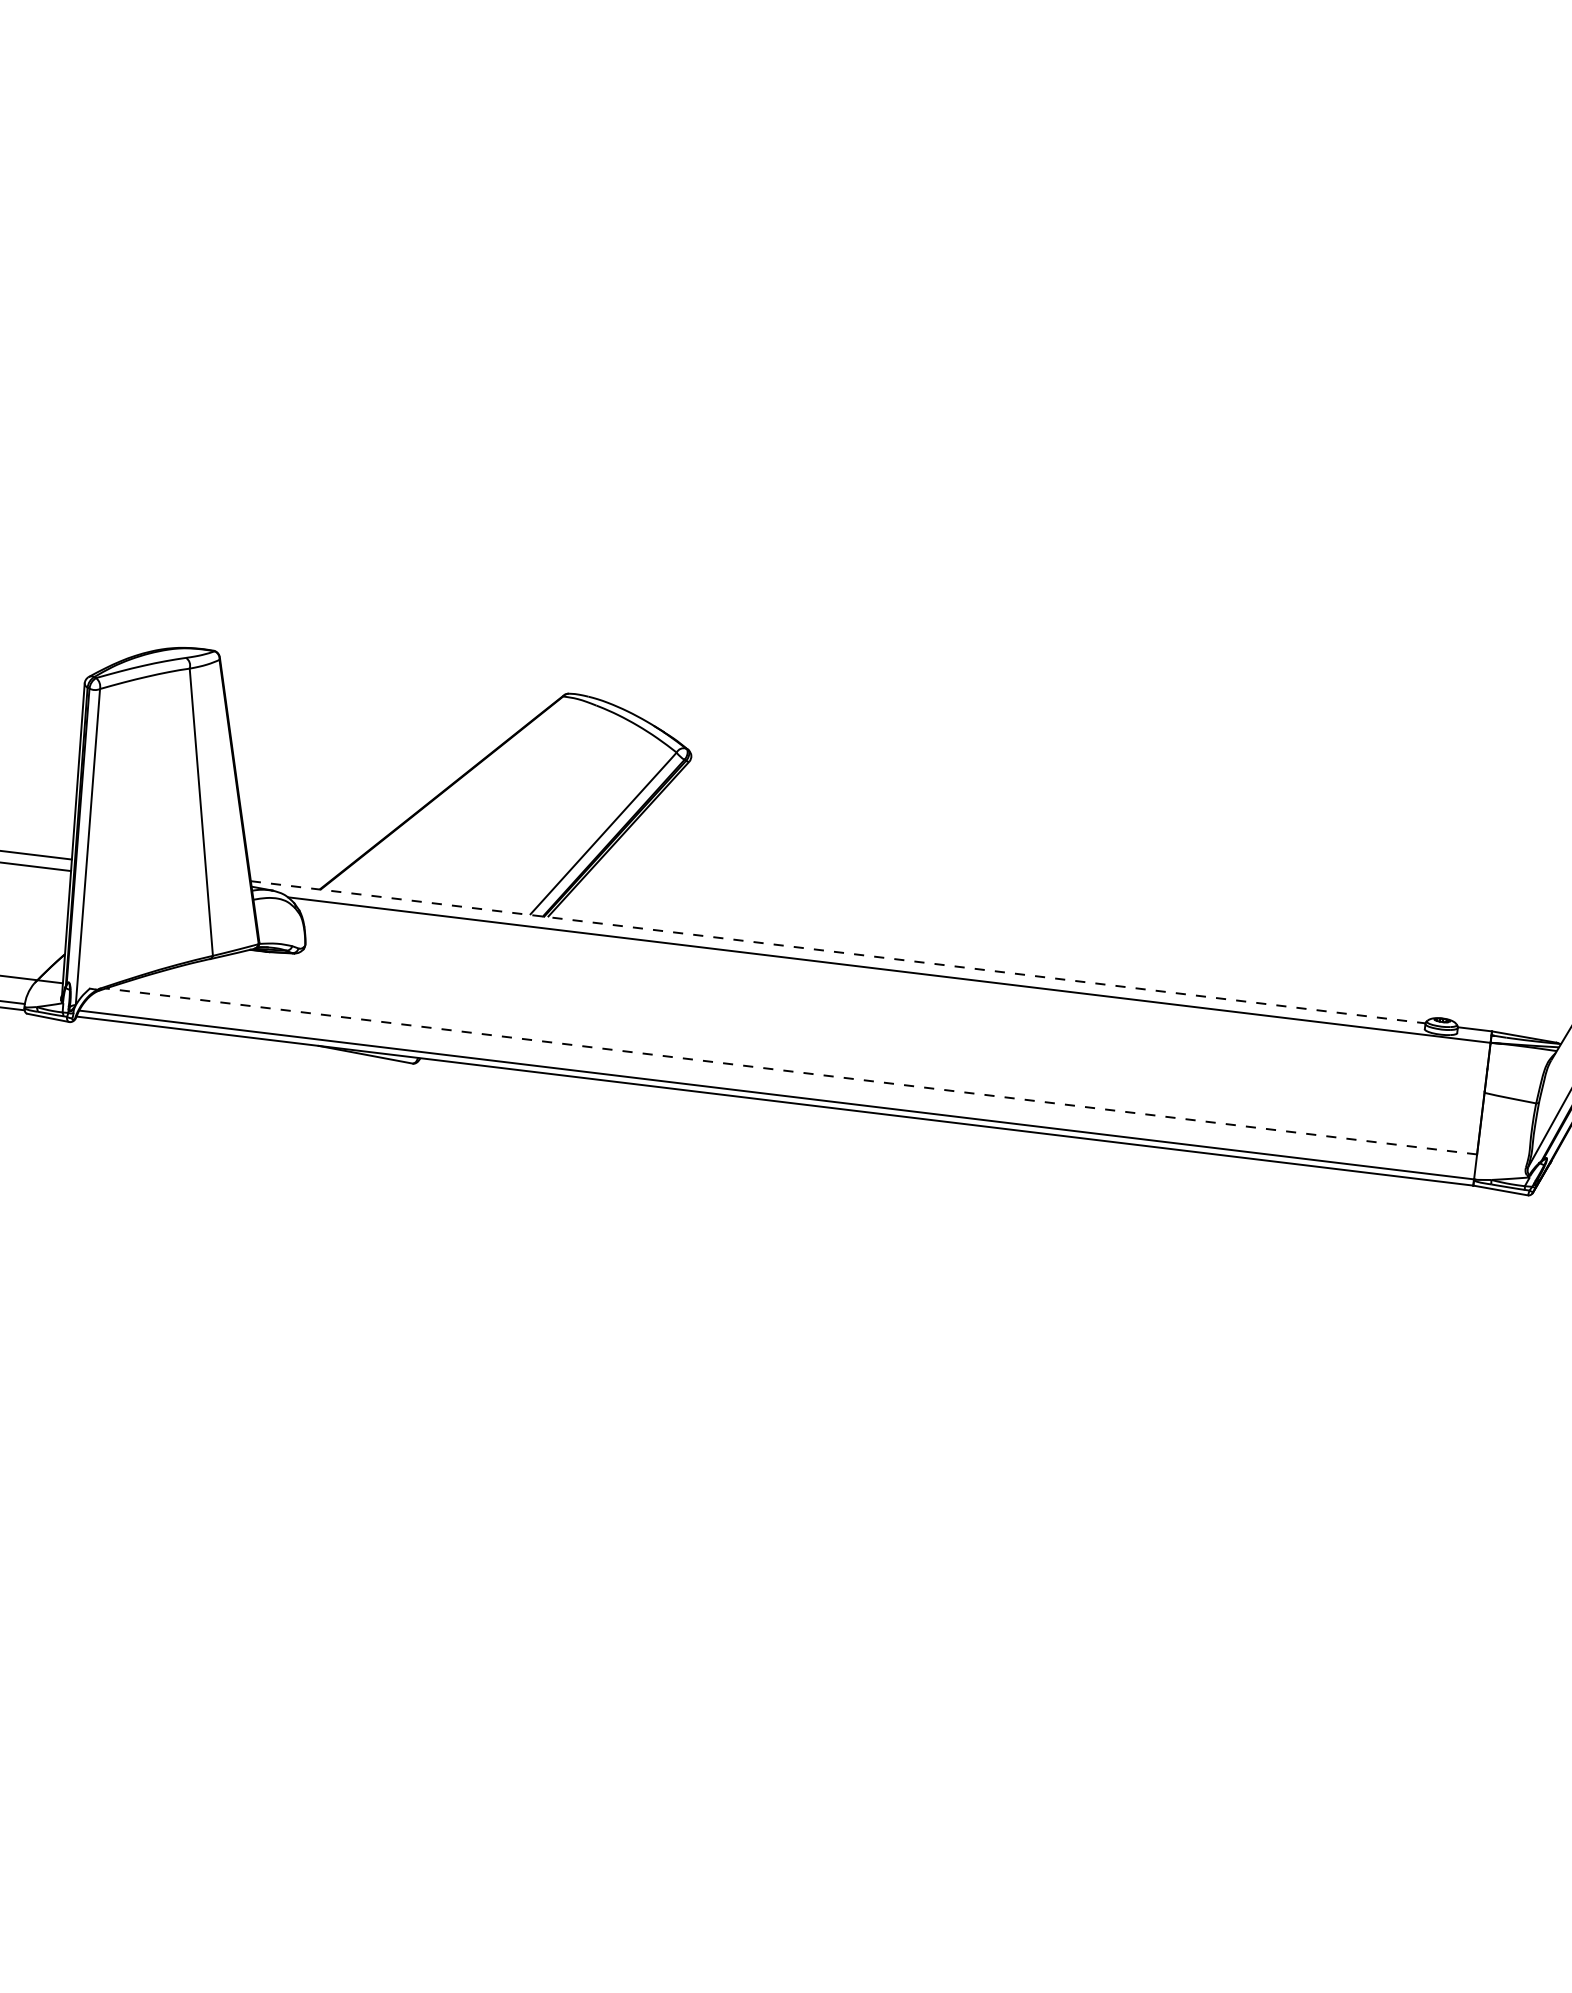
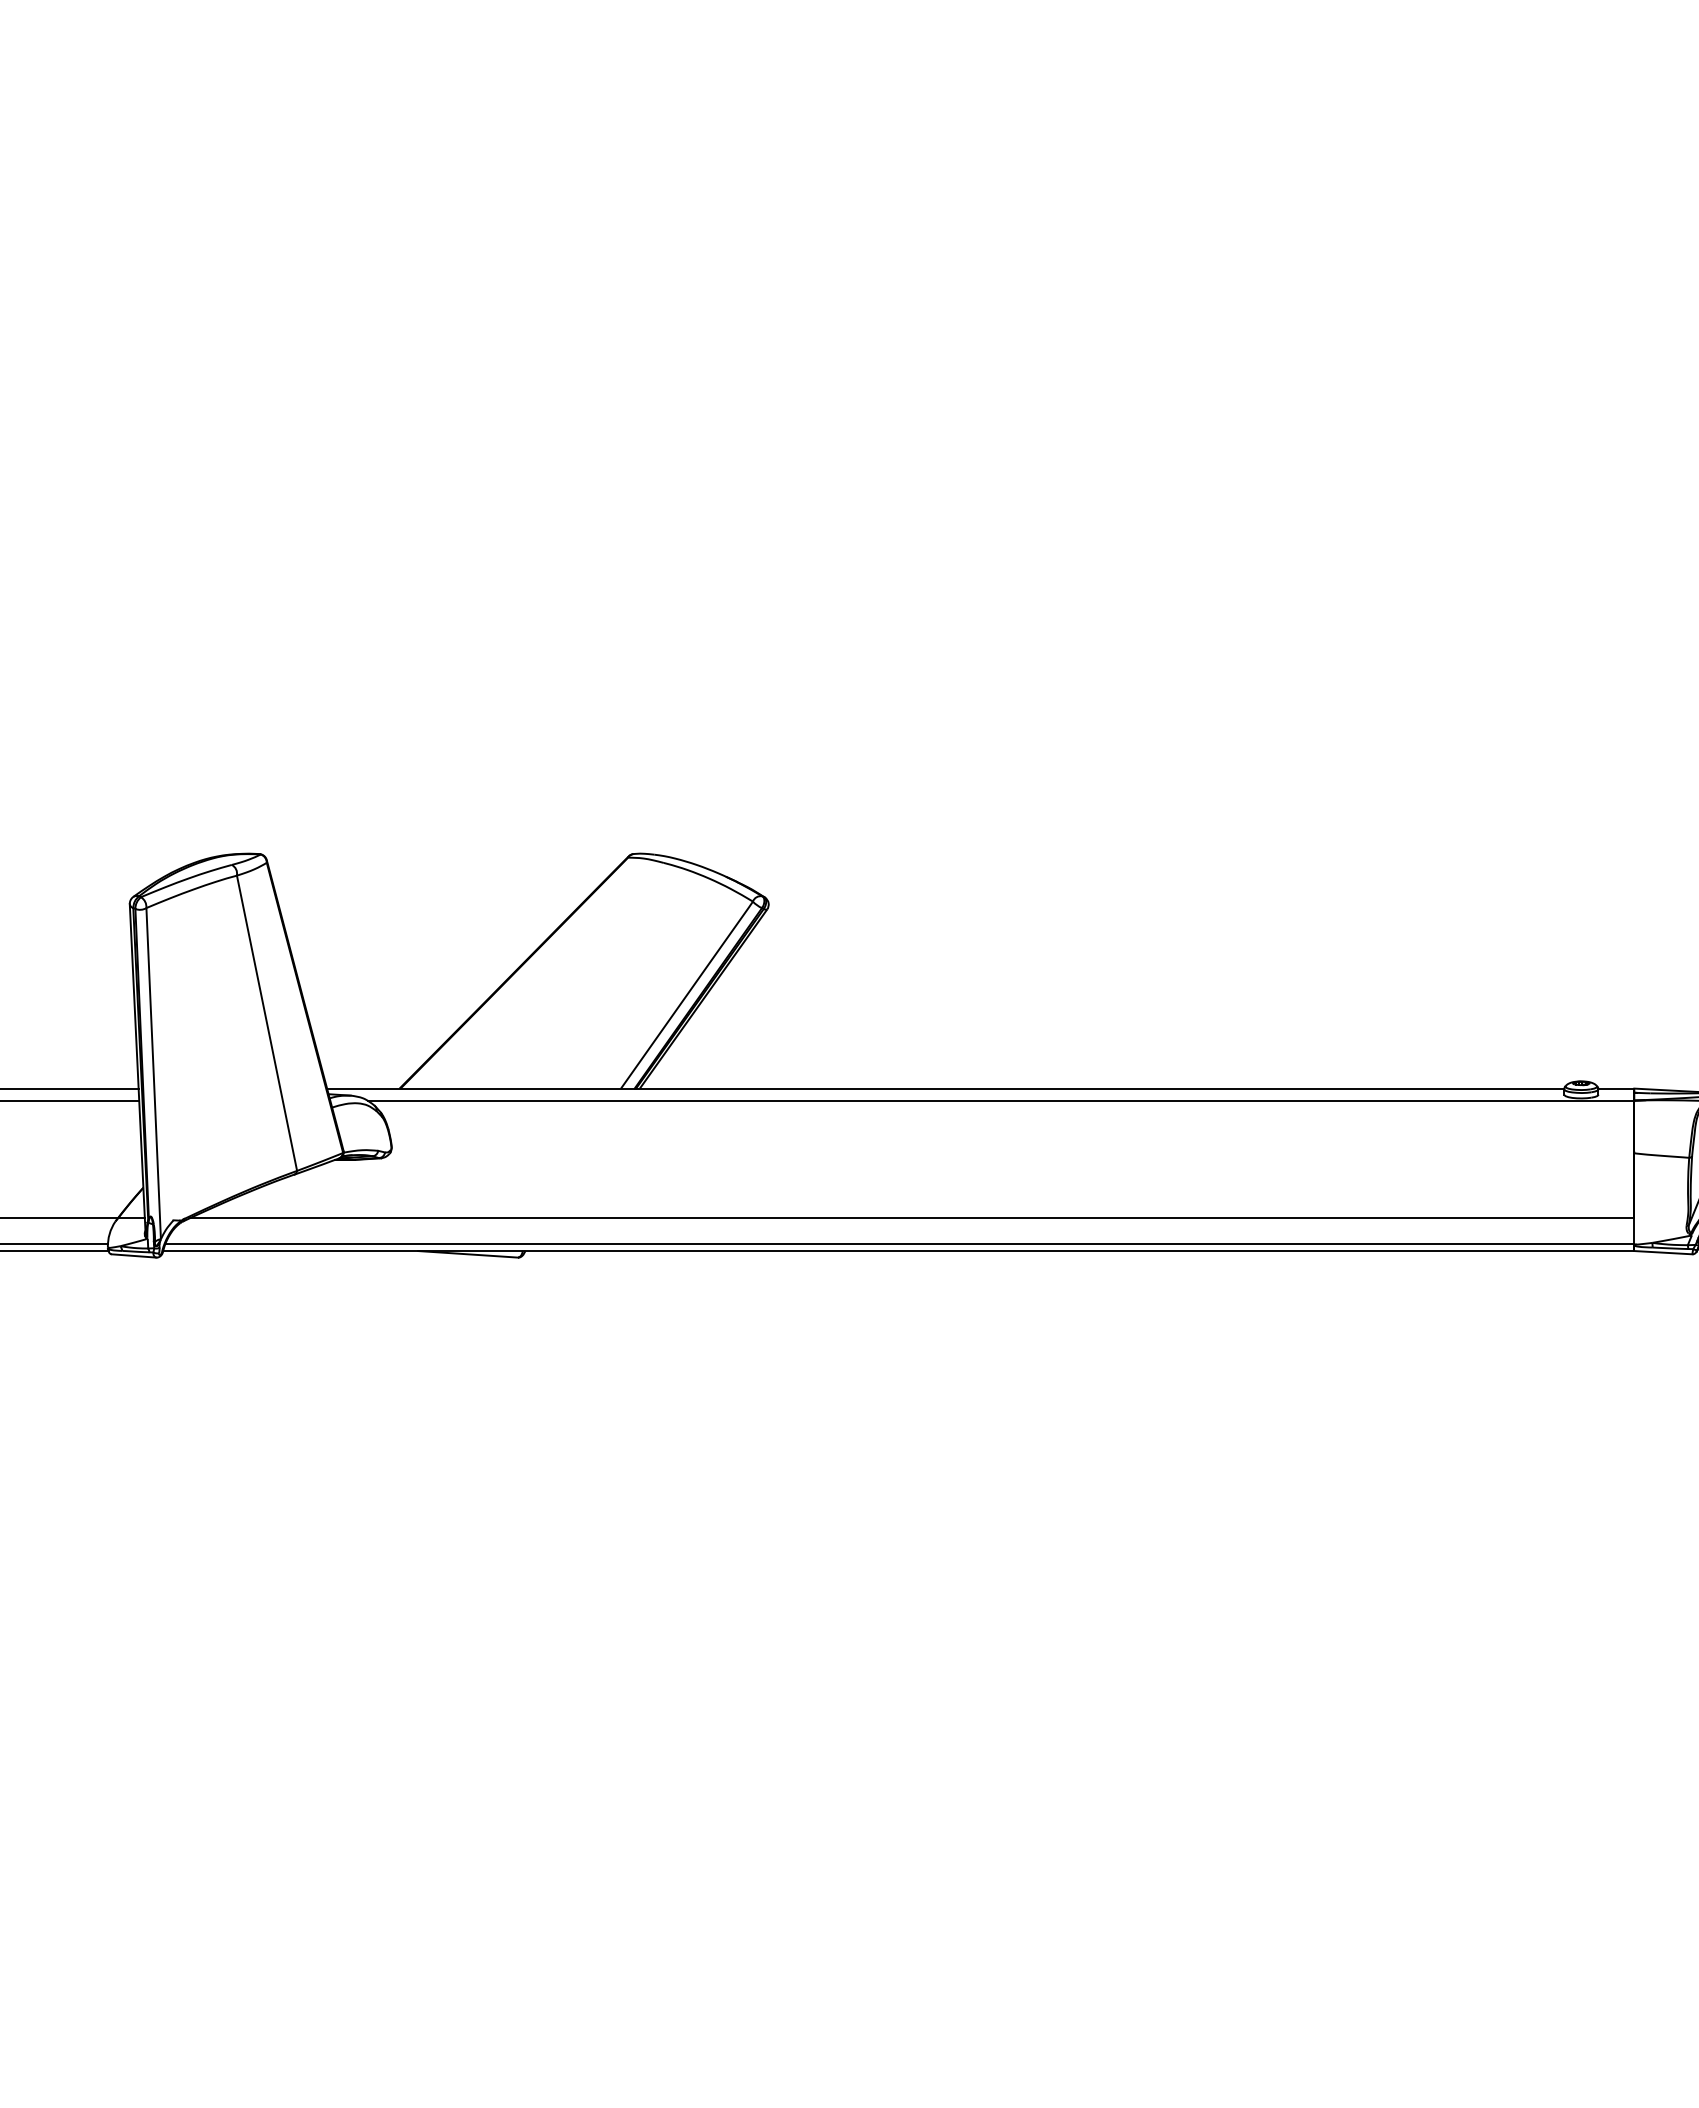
line: (838, 952) -> (945, 1088), dashed -> solid
line: (790, 1071) -> (911, 1218), dashed -> solid

